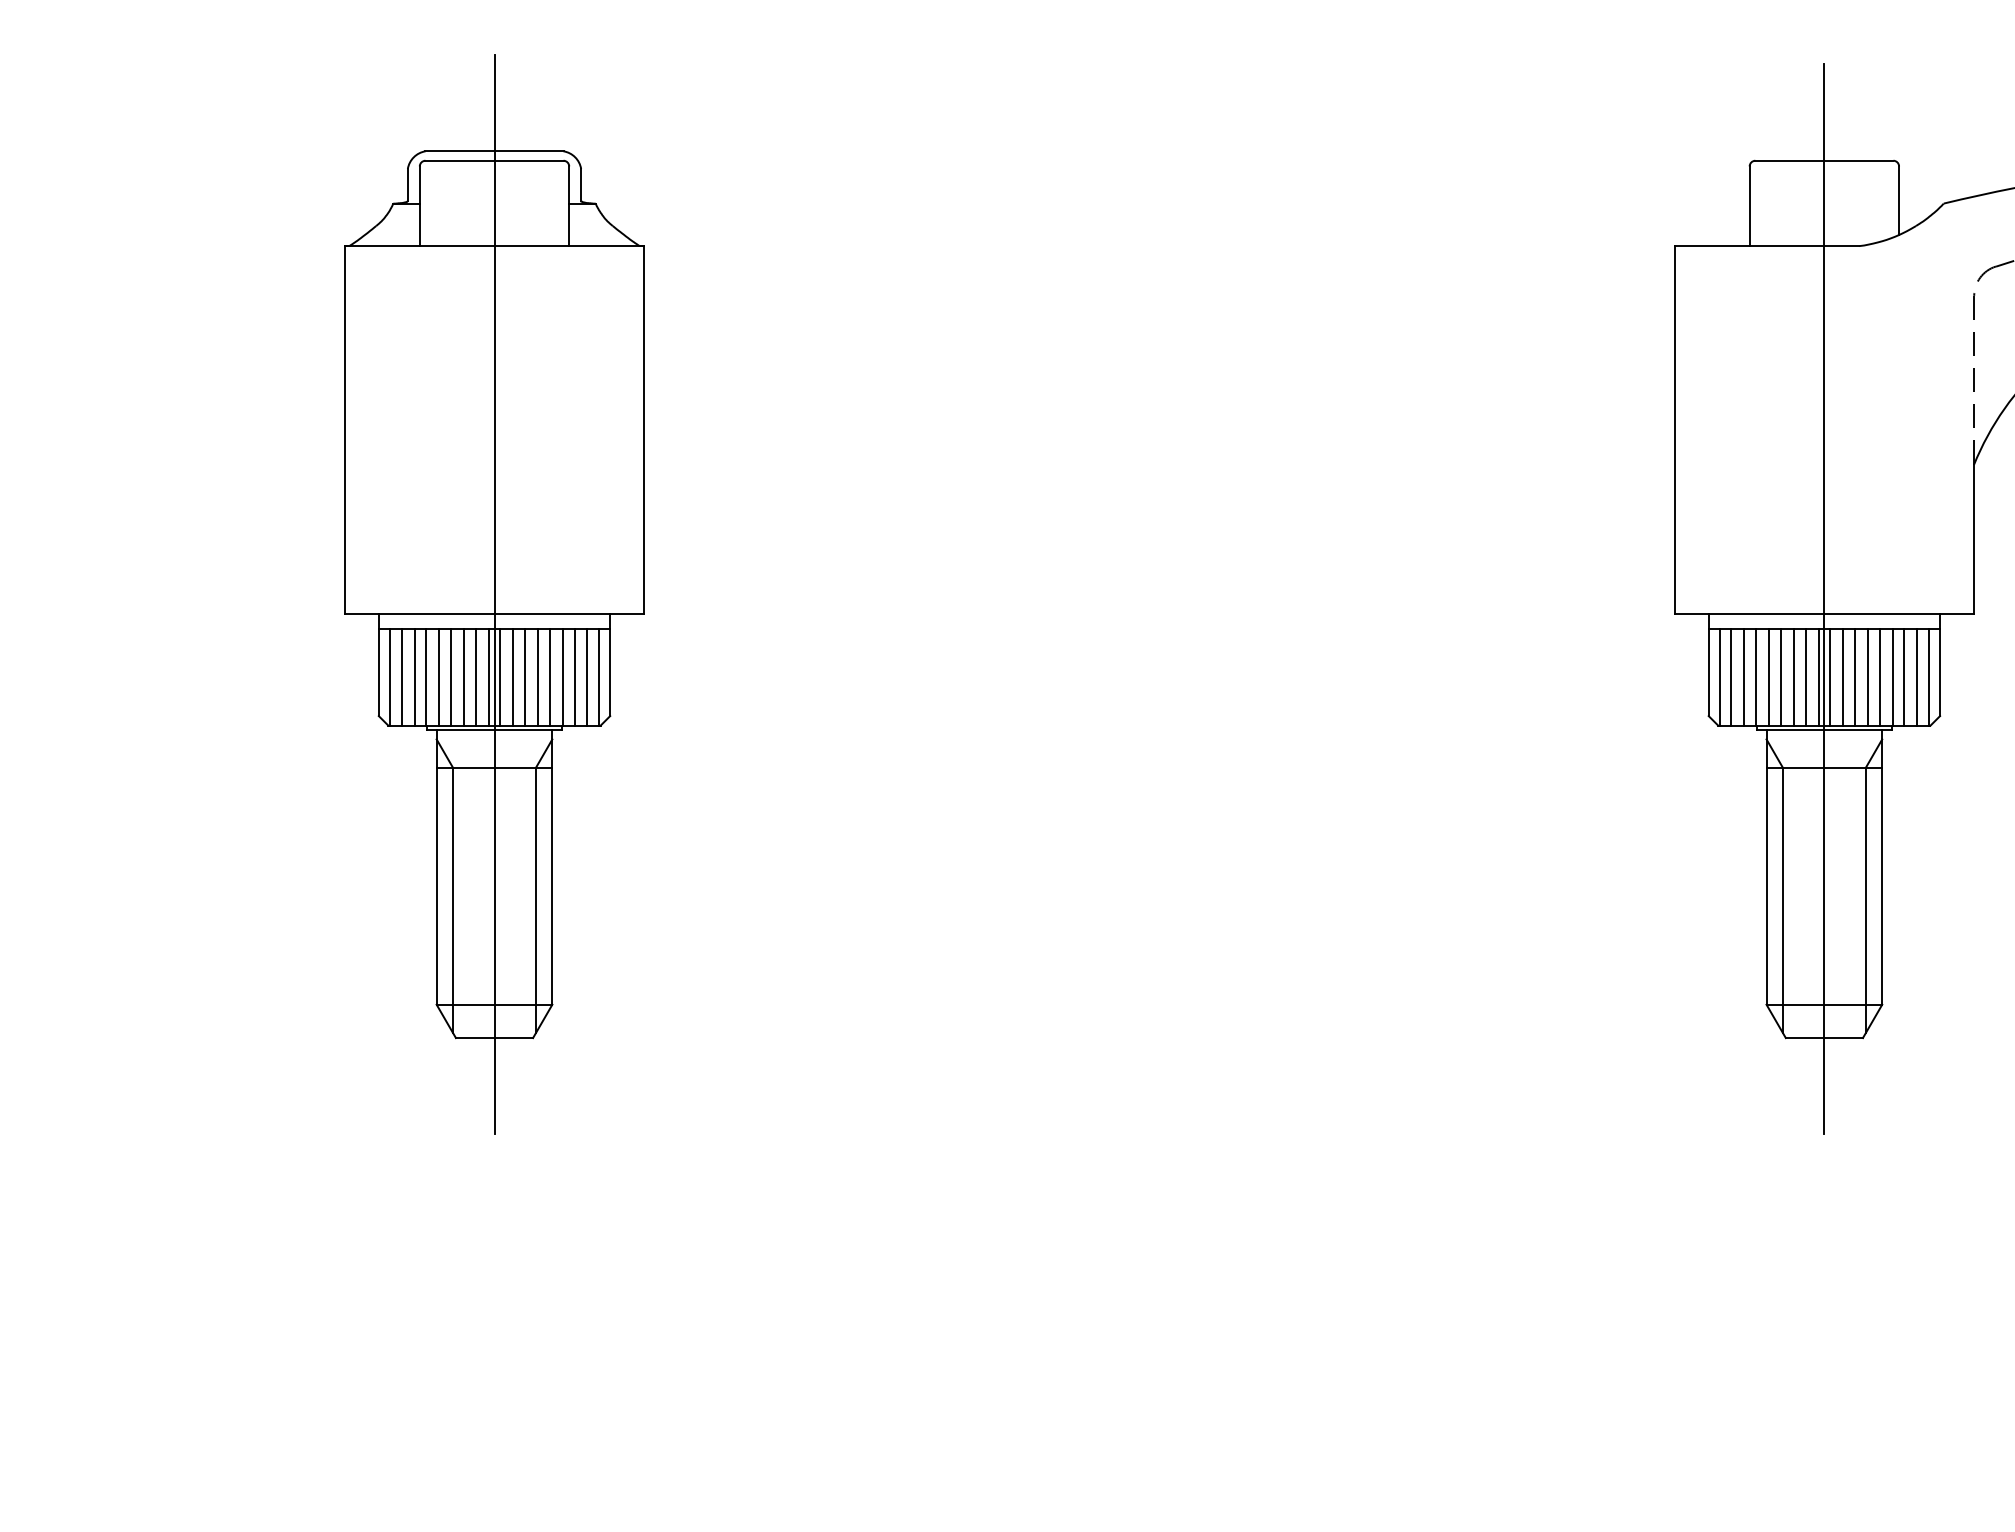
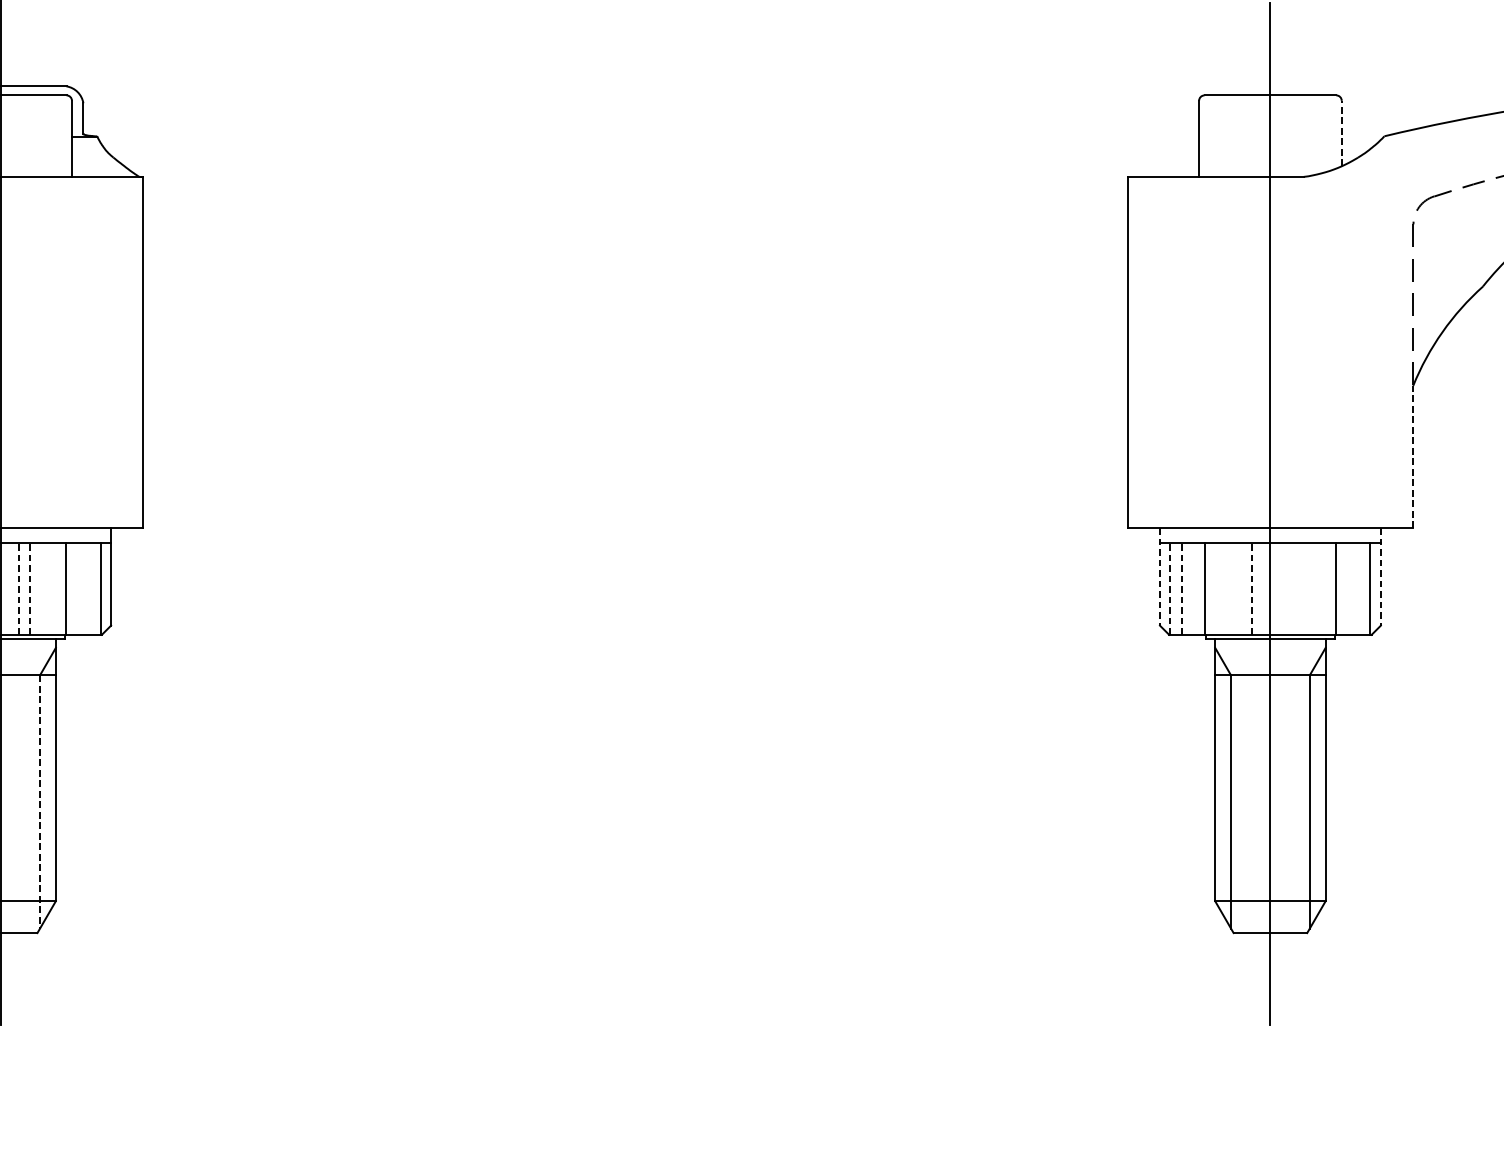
line: (1899, 200) -> (1342, 133), solid -> dashed
line: (1973, 539) -> (1412, 457), solid -> dashed
line: (1708, 665) -> (1159, 577), solid -> dashed
line: (1940, 665) -> (1381, 577), solid -> dashed
line: (500, 677) -> (6, 588), removed
line: (513, 677) -> (18, 588), solid -> dashed
line: (525, 677) -> (30, 588), solid -> dashed
line: (538, 677) -> (42, 588), removed
line: (549, 677) -> (53, 588), removed
line: (574, 677) -> (77, 588), removed
line: (587, 677) -> (89, 588), removed
line: (1719, 677) -> (1170, 588), solid -> dashed
line: (1731, 677) -> (1181, 588), solid -> dashed
line: (1744, 677) -> (1194, 588), removed
line: (1769, 677) -> (1218, 588), removed
line: (1780, 677) -> (1228, 588), removed
line: (1793, 677) -> (1240, 588), removed
line: (1805, 677) -> (1252, 588), solid -> dashed
line: (1818, 677) -> (1264, 588), removed
line: (1830, 677) -> (1276, 588), removed
line: (1843, 677) -> (1288, 588), removed
line: (1855, 677) -> (1300, 588), removed
line: (1867, 677) -> (1311, 588), removed
line: (1879, 677) -> (1323, 588), removed
line: (1904, 677) -> (1346, 588), removed
line: (1917, 677) -> (1359, 588), removed
line: (535, 900) -> (39, 801), solid -> dashed

